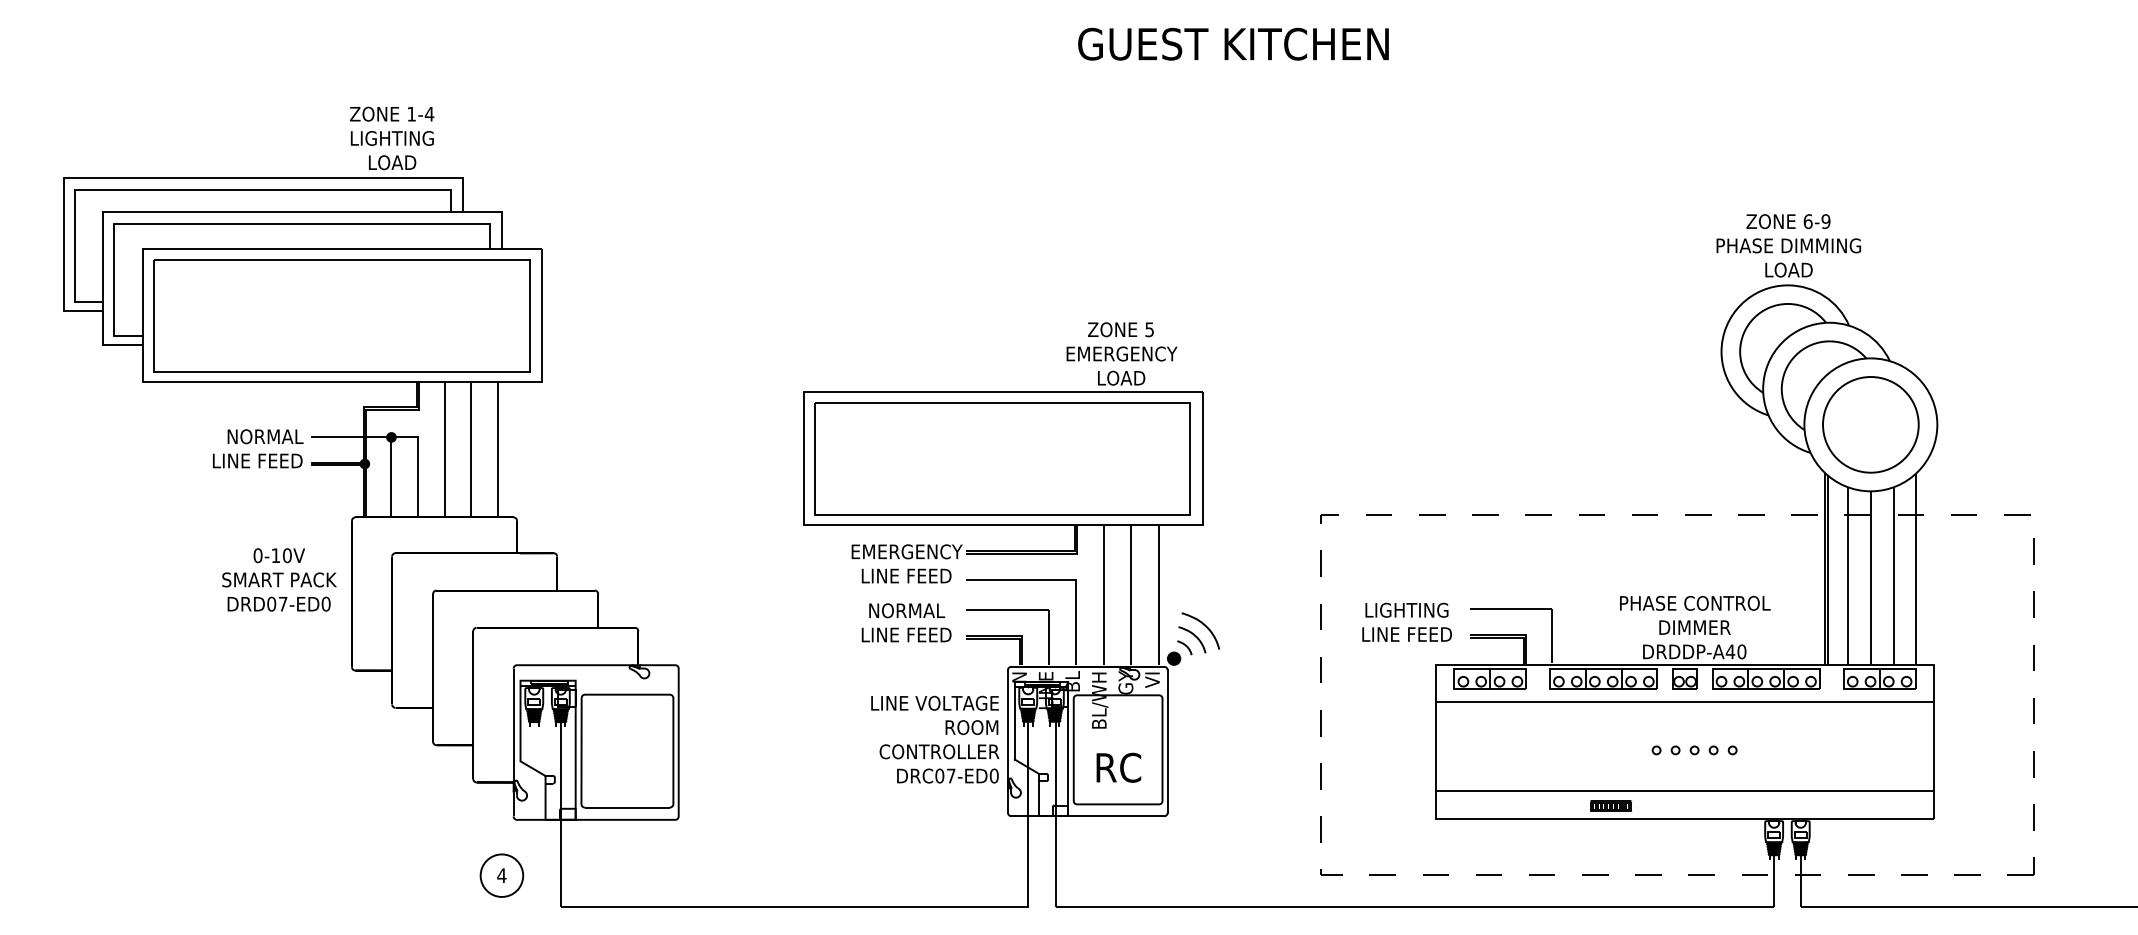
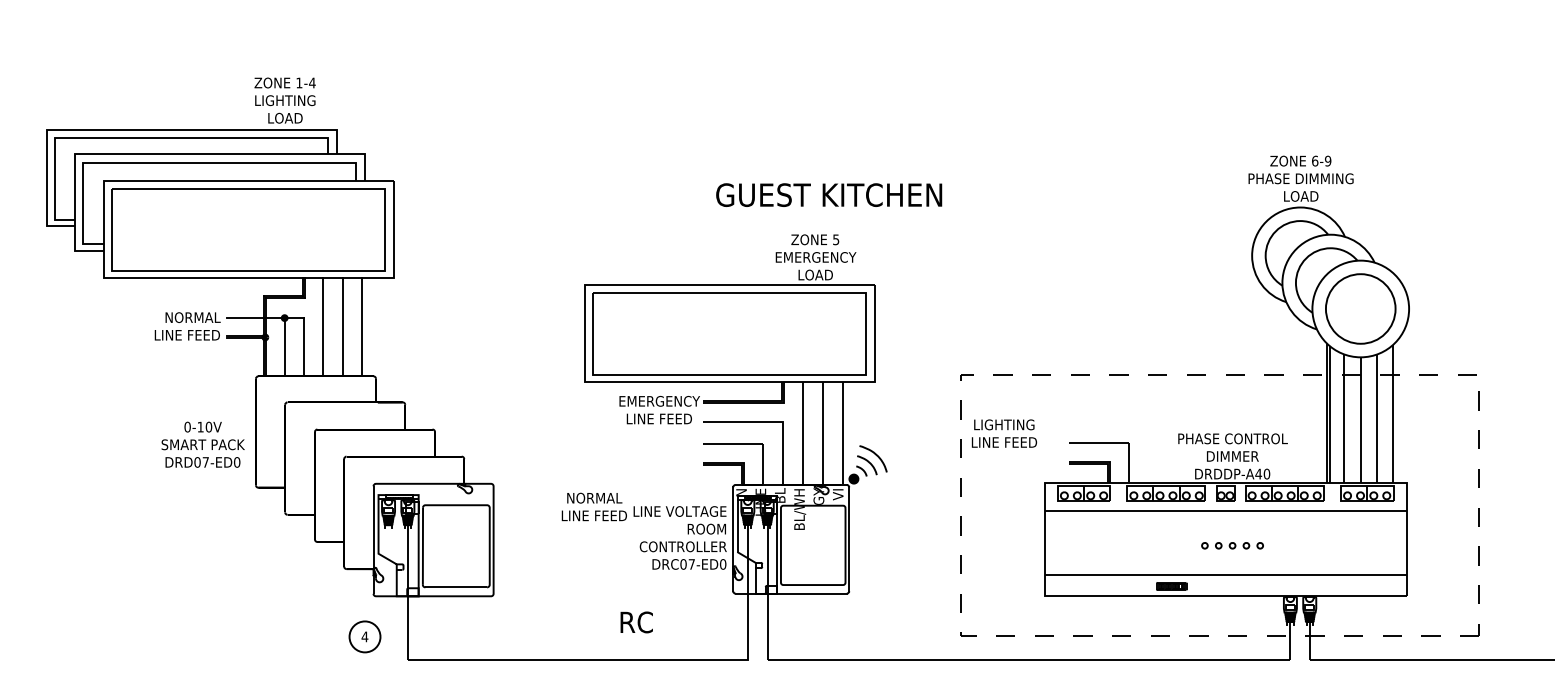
text: (1233, 43) -> (829, 194), moved
text: (278, 579) -> (202, 444), moved
text: (905, 622) -> (593, 506), moved
text: (1407, 622) -> (1004, 433), moved
text: (1118, 767) -> (636, 622), moved

